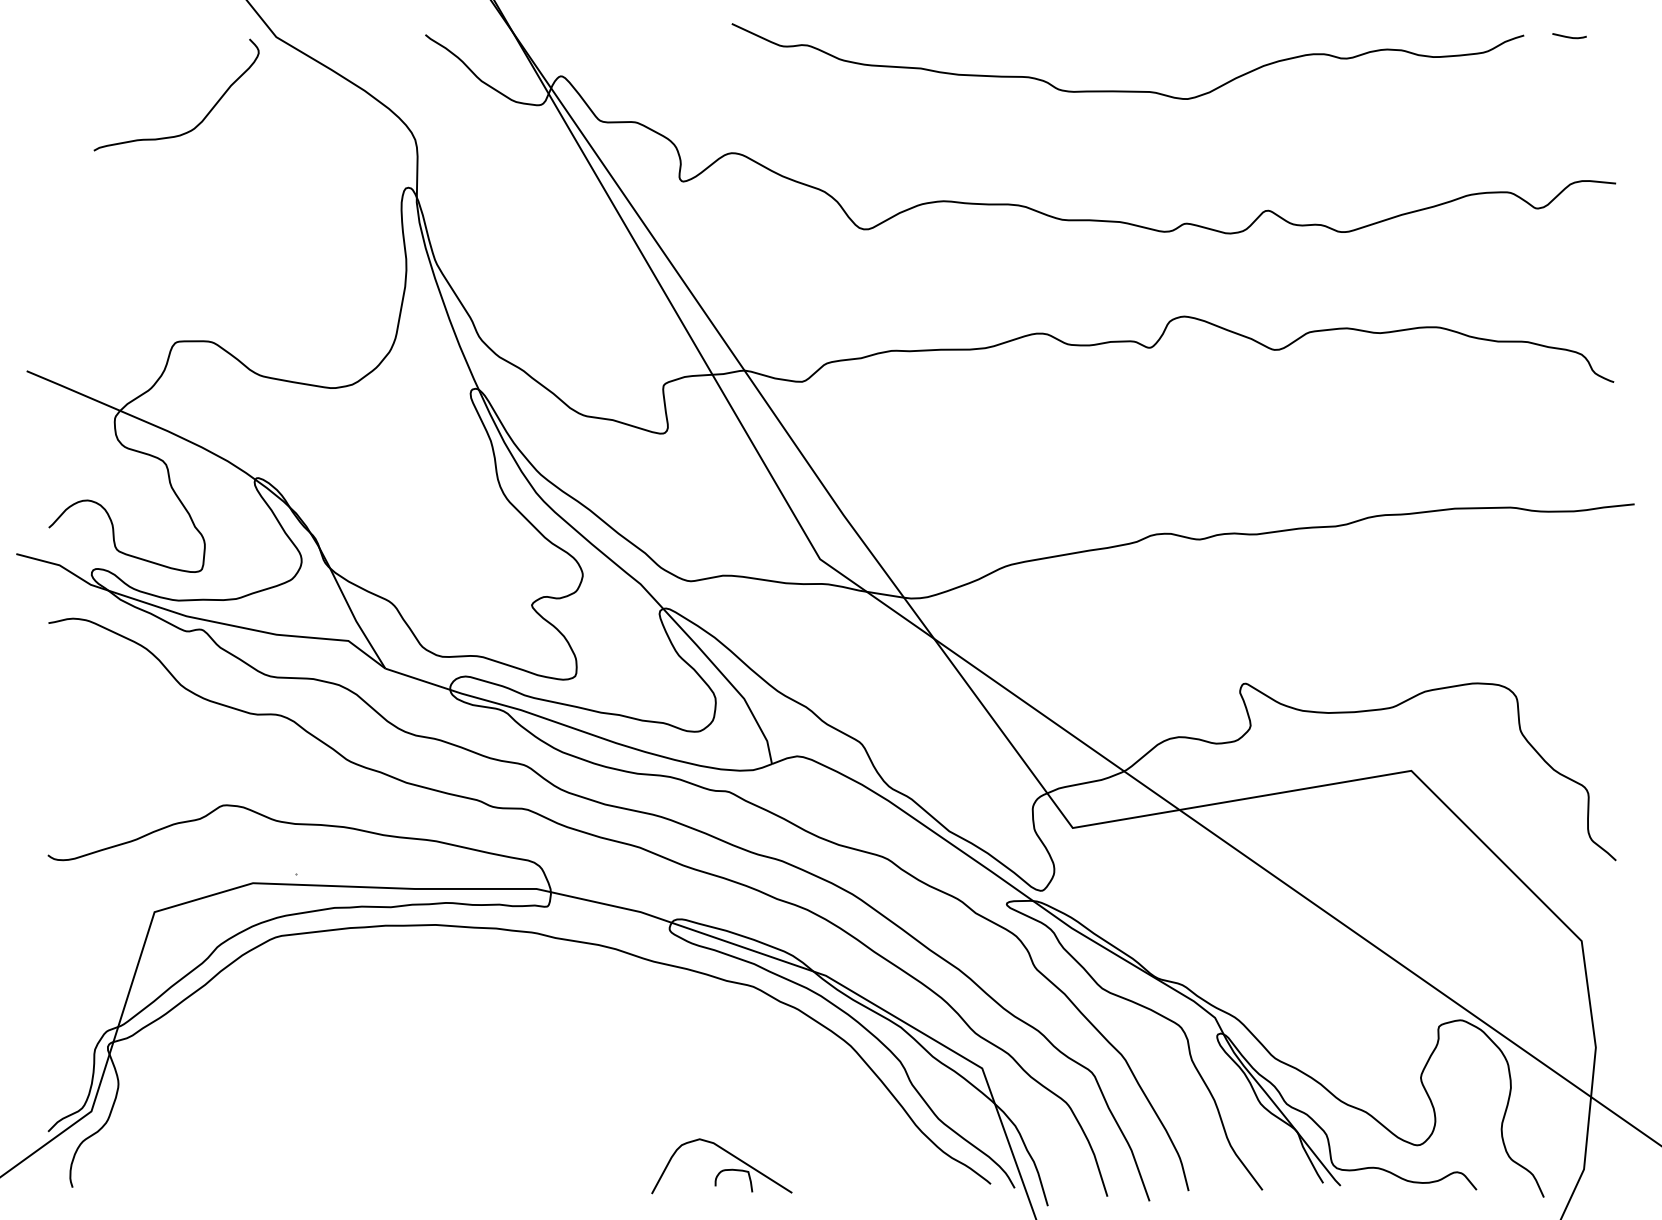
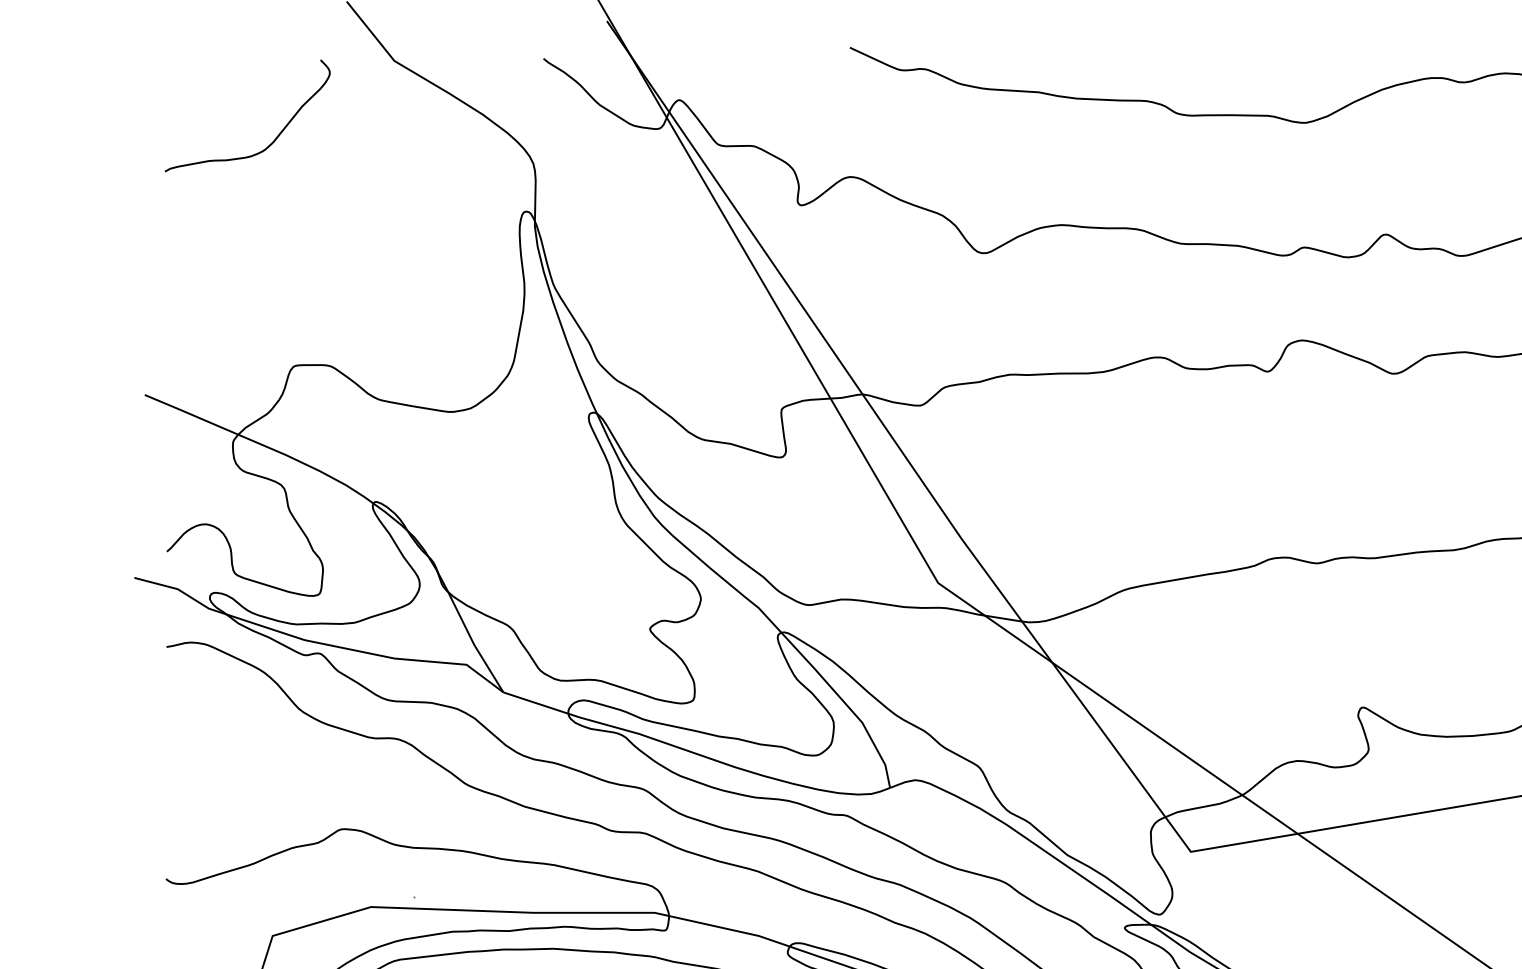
curve: (205, 115) -> (276, 136), moved

